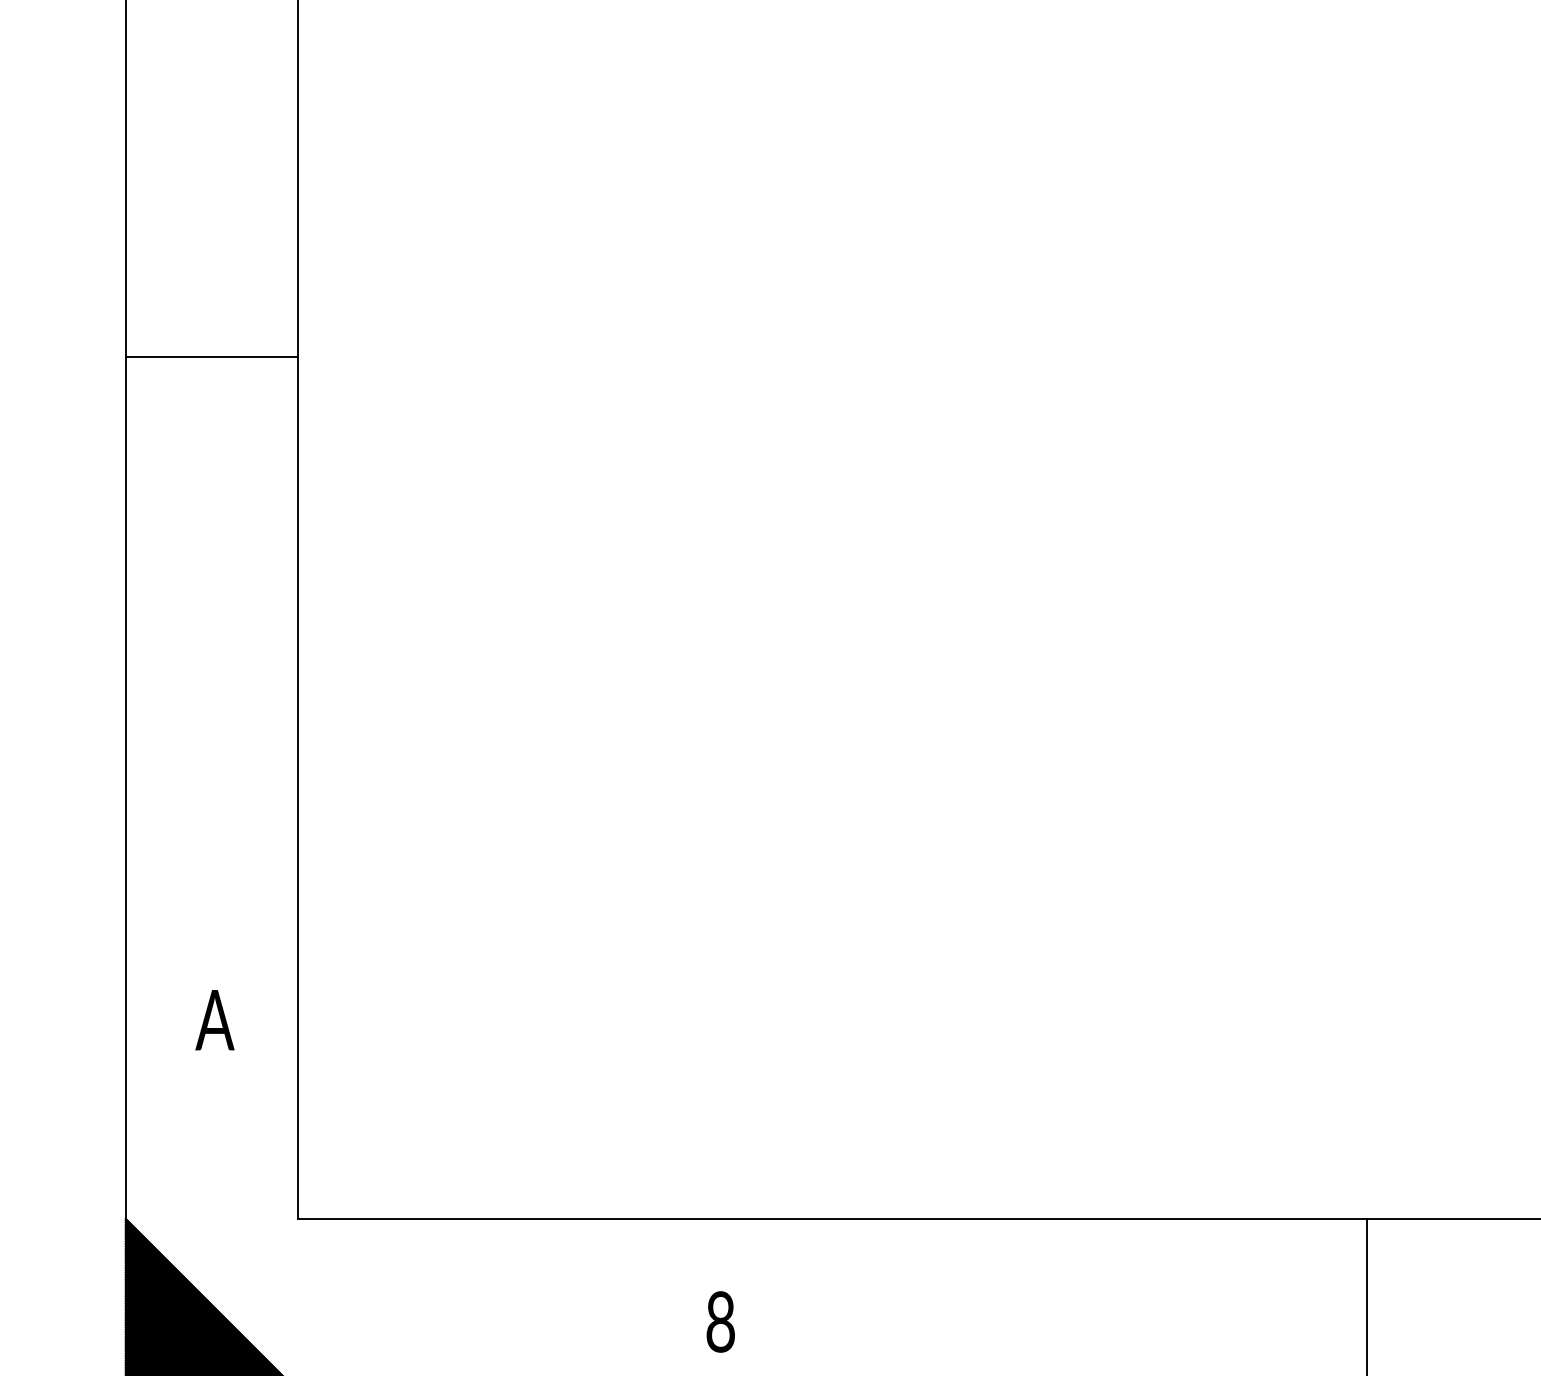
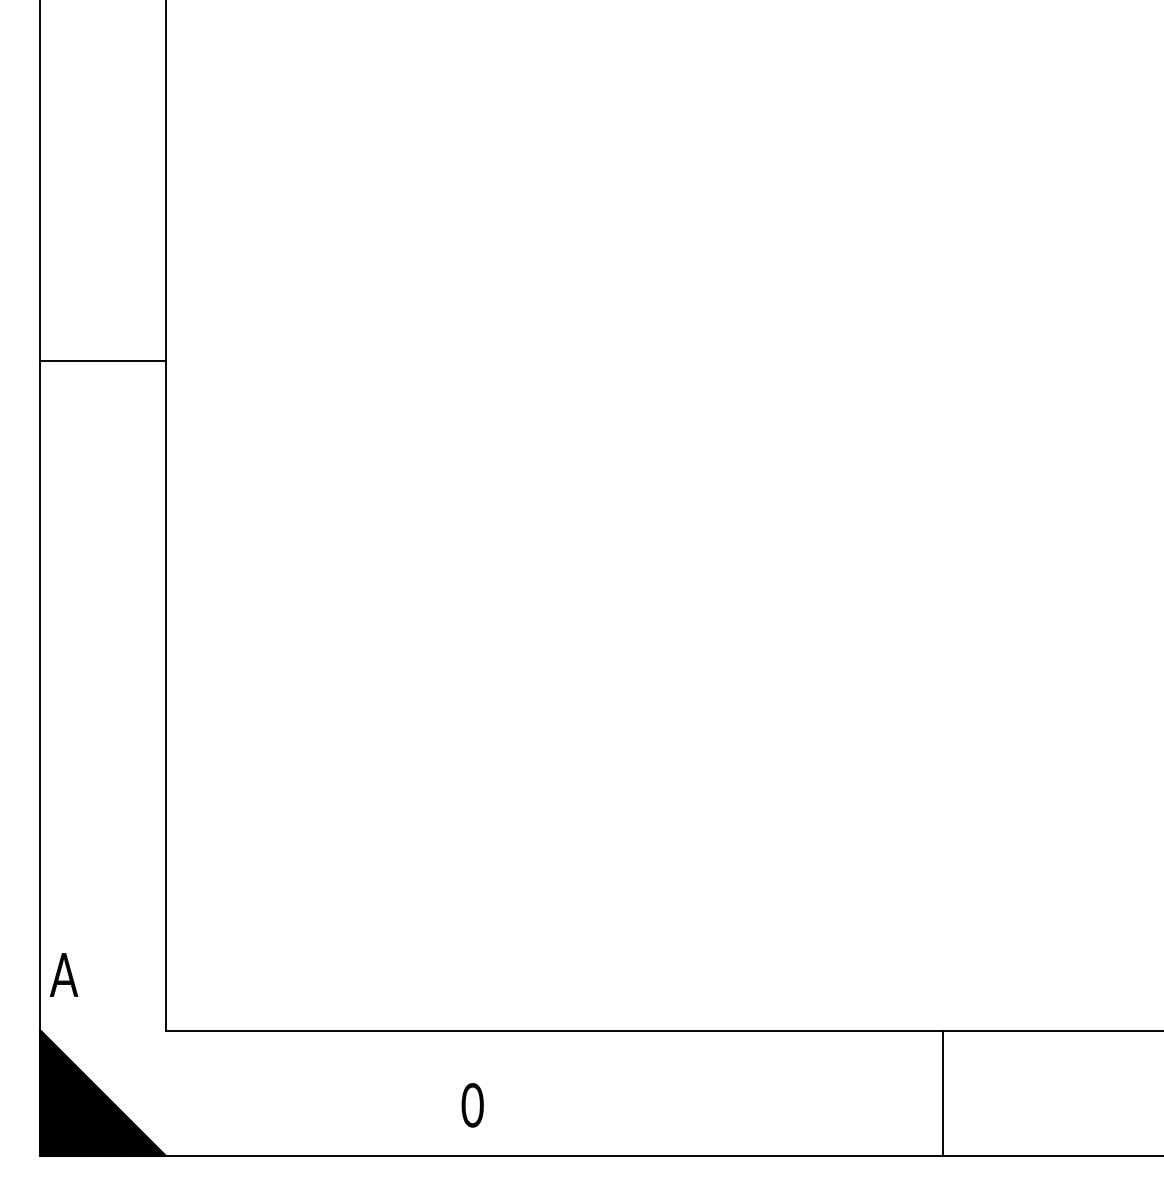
line: (211, 356) -> (102, 360), moved
text: (214, 1019) -> (63, 974), moved
text: (720, 1322) -> (472, 1105), 8 -> 0

